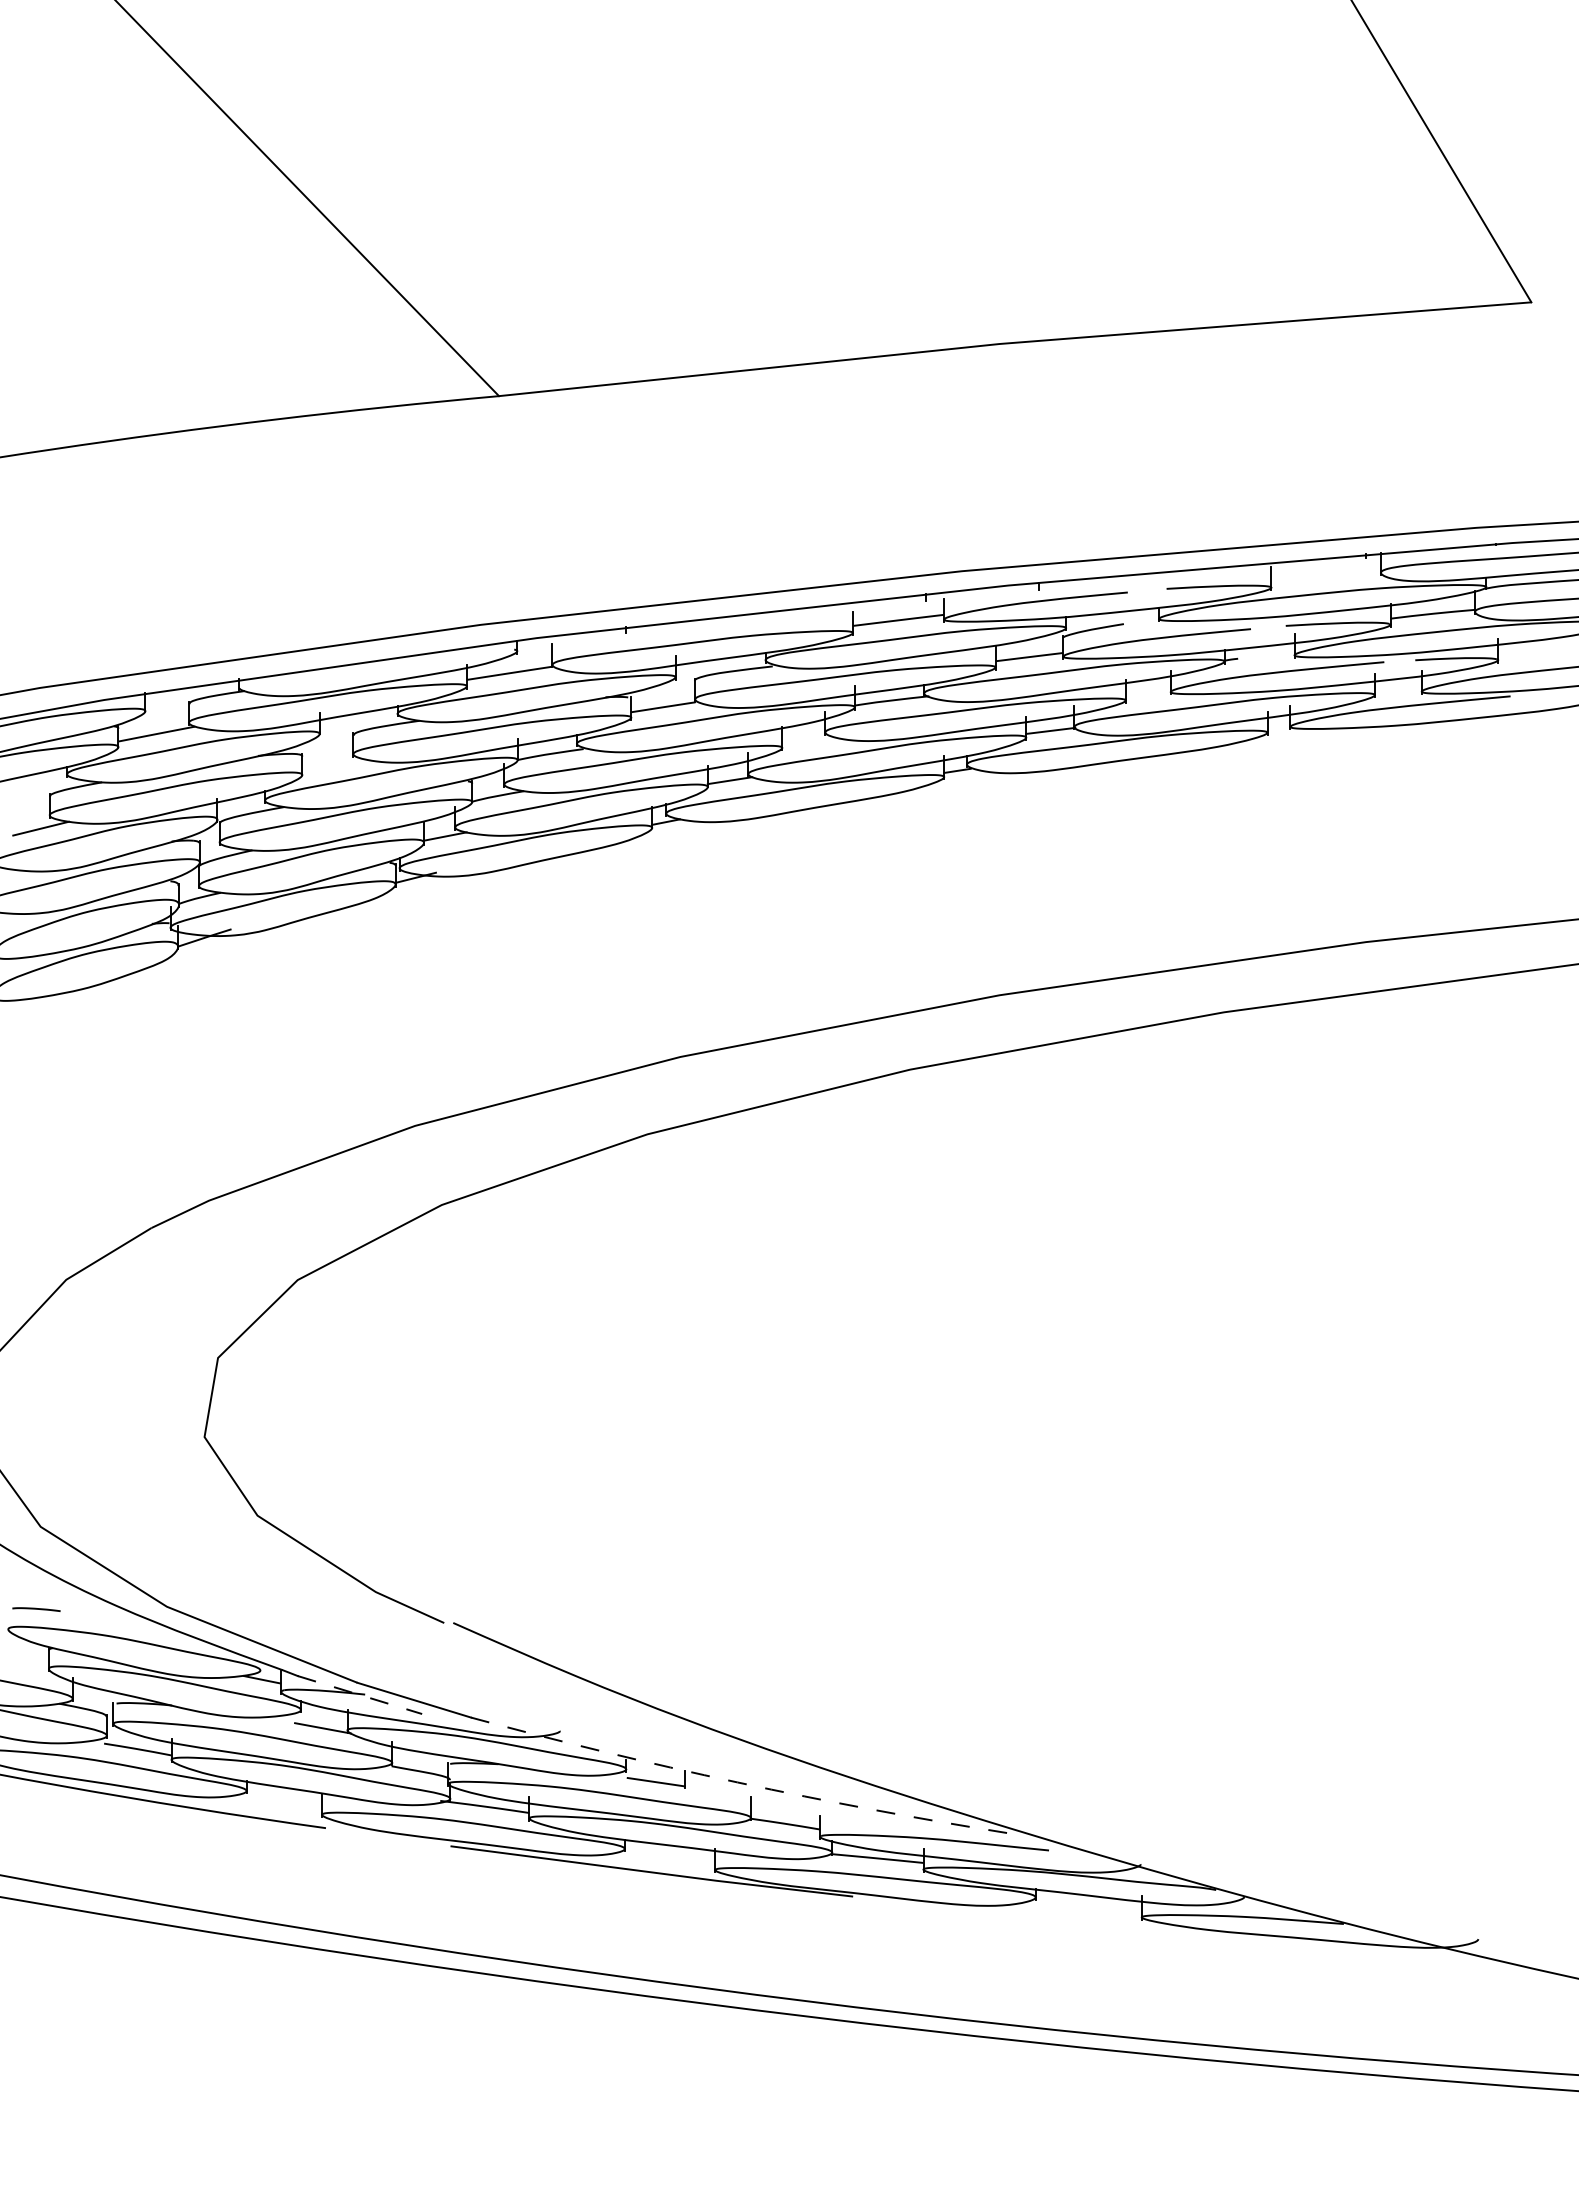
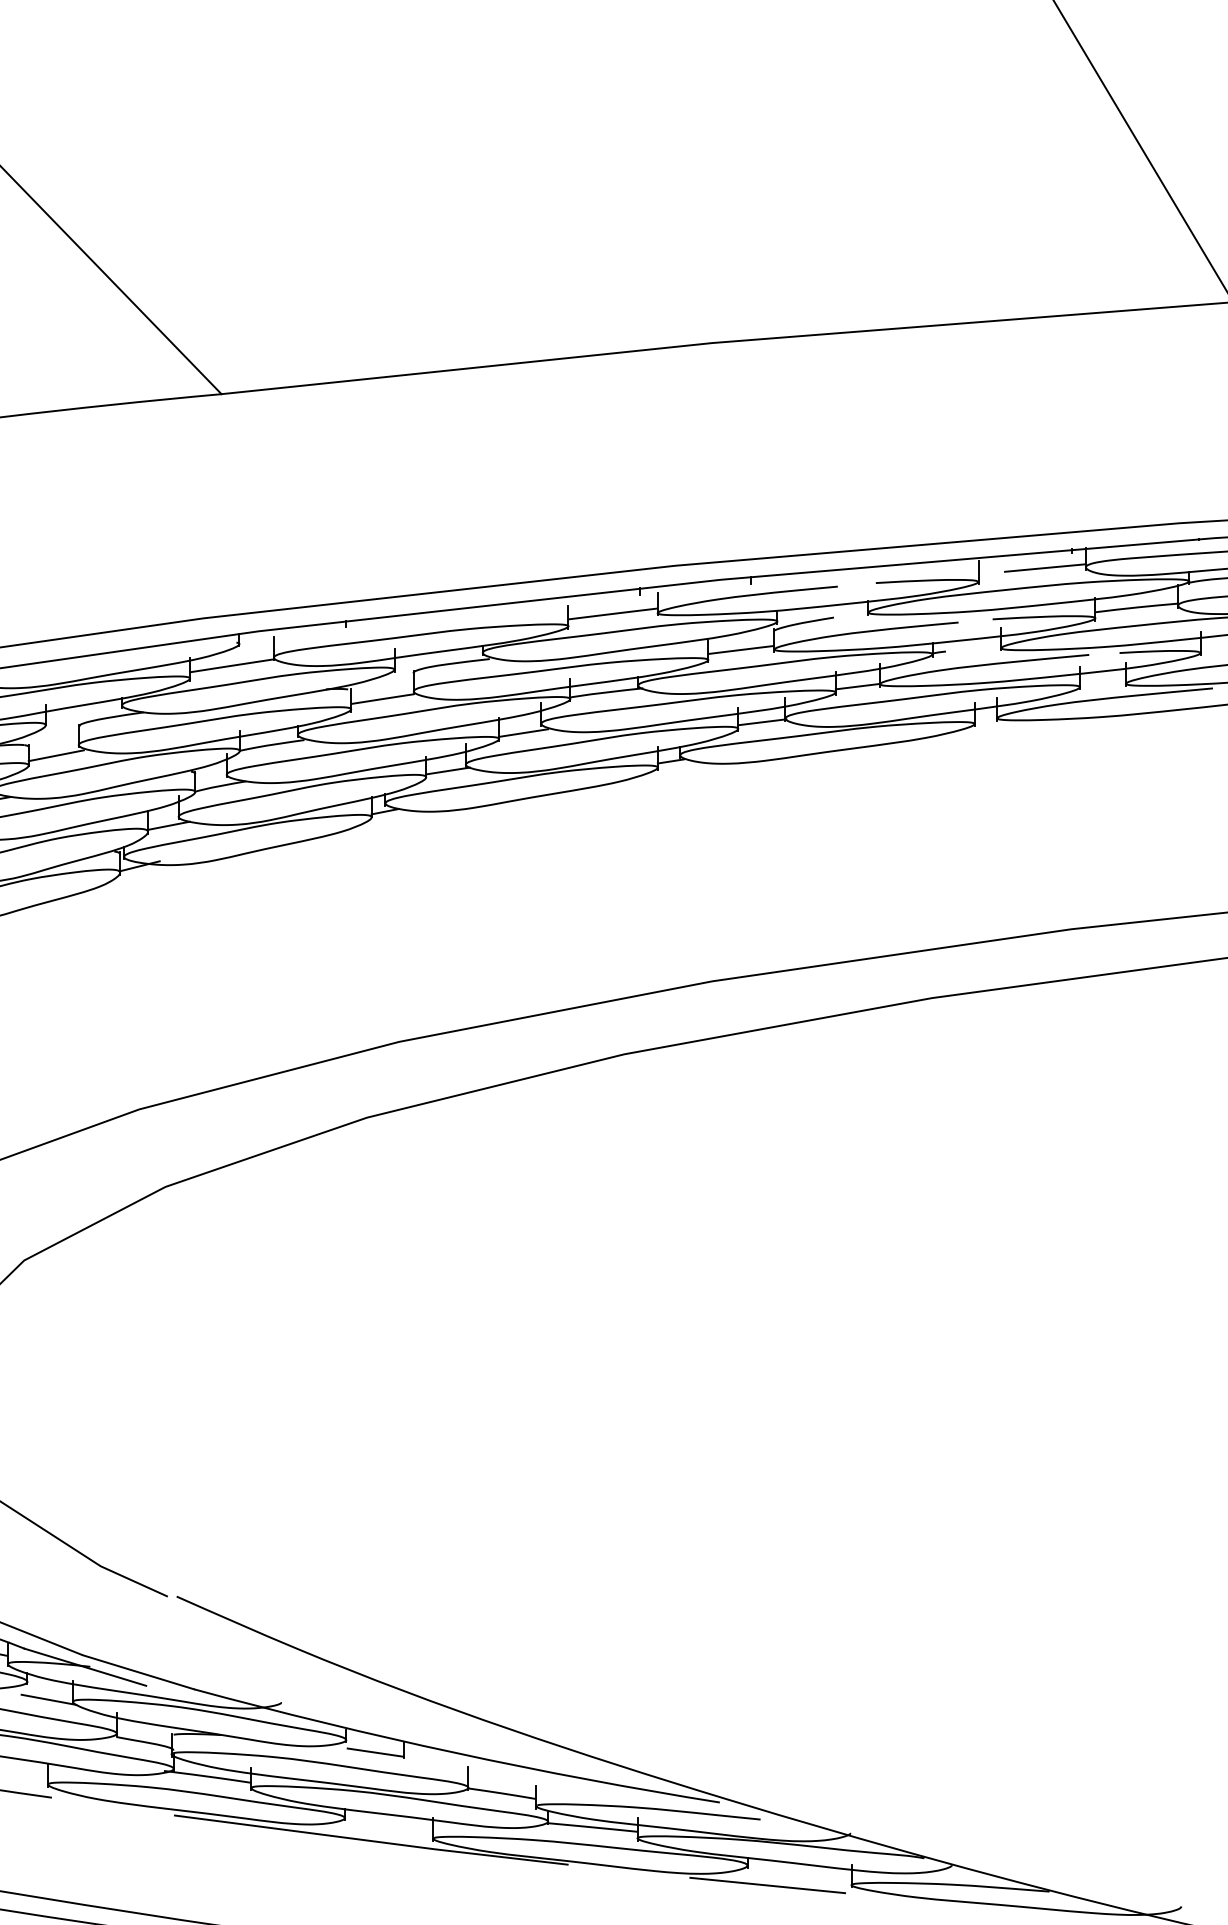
line: (1339, 573) -> (1045, 567), added
line: (1147, 694) -> (857, 686), added
line: (807, 741) -> (523, 732), added
line: (330, 764) -> (56, 755), added
line: (360, 1695) -> (85, 1667), dashed -> solid
arc: (737, 1782) -> (455, 1752), dashed -> solid
line: (1056, 1917) -> (767, 1885), added

